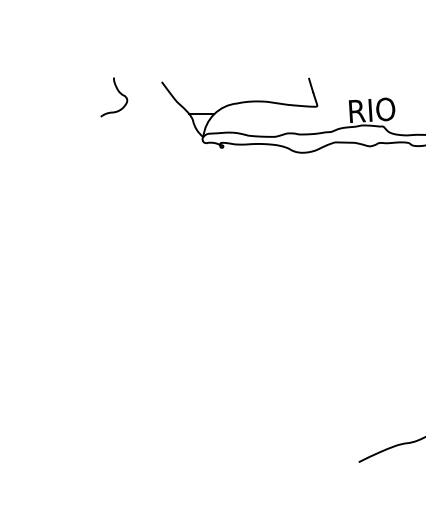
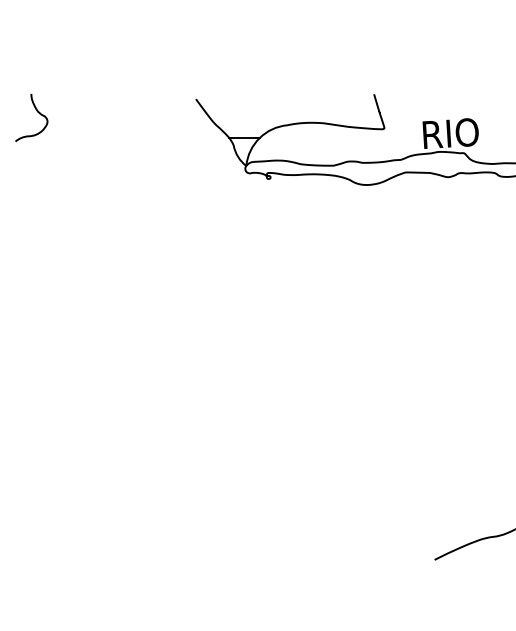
curve: (118, 92) -> (36, 111), moved

